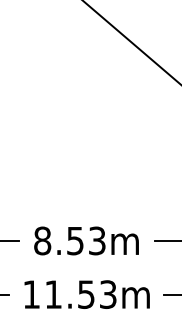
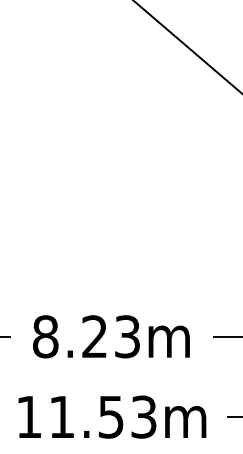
text: (75, 240) -> (94, 336), 8.53m -> 8.23m

